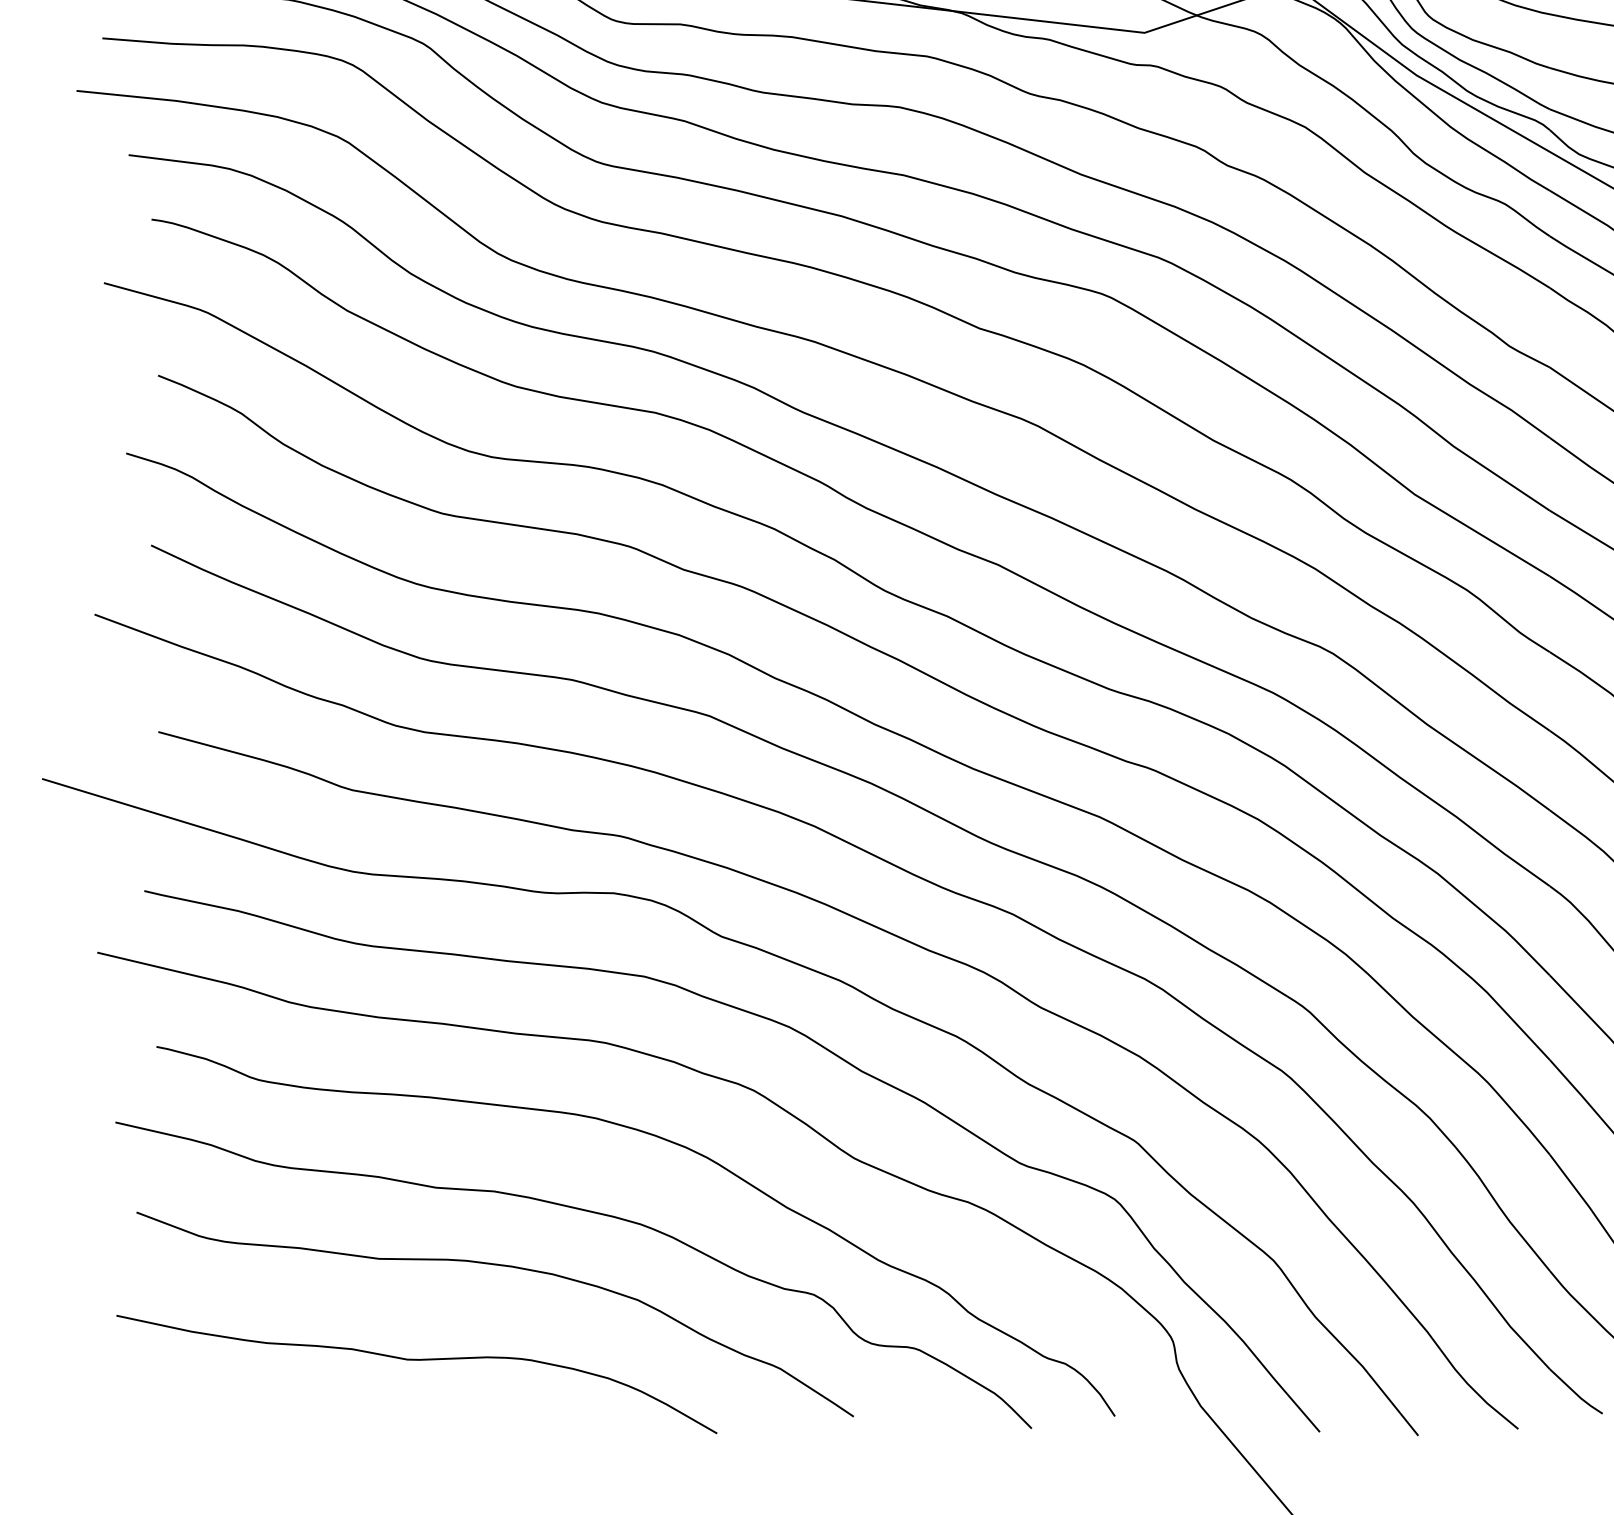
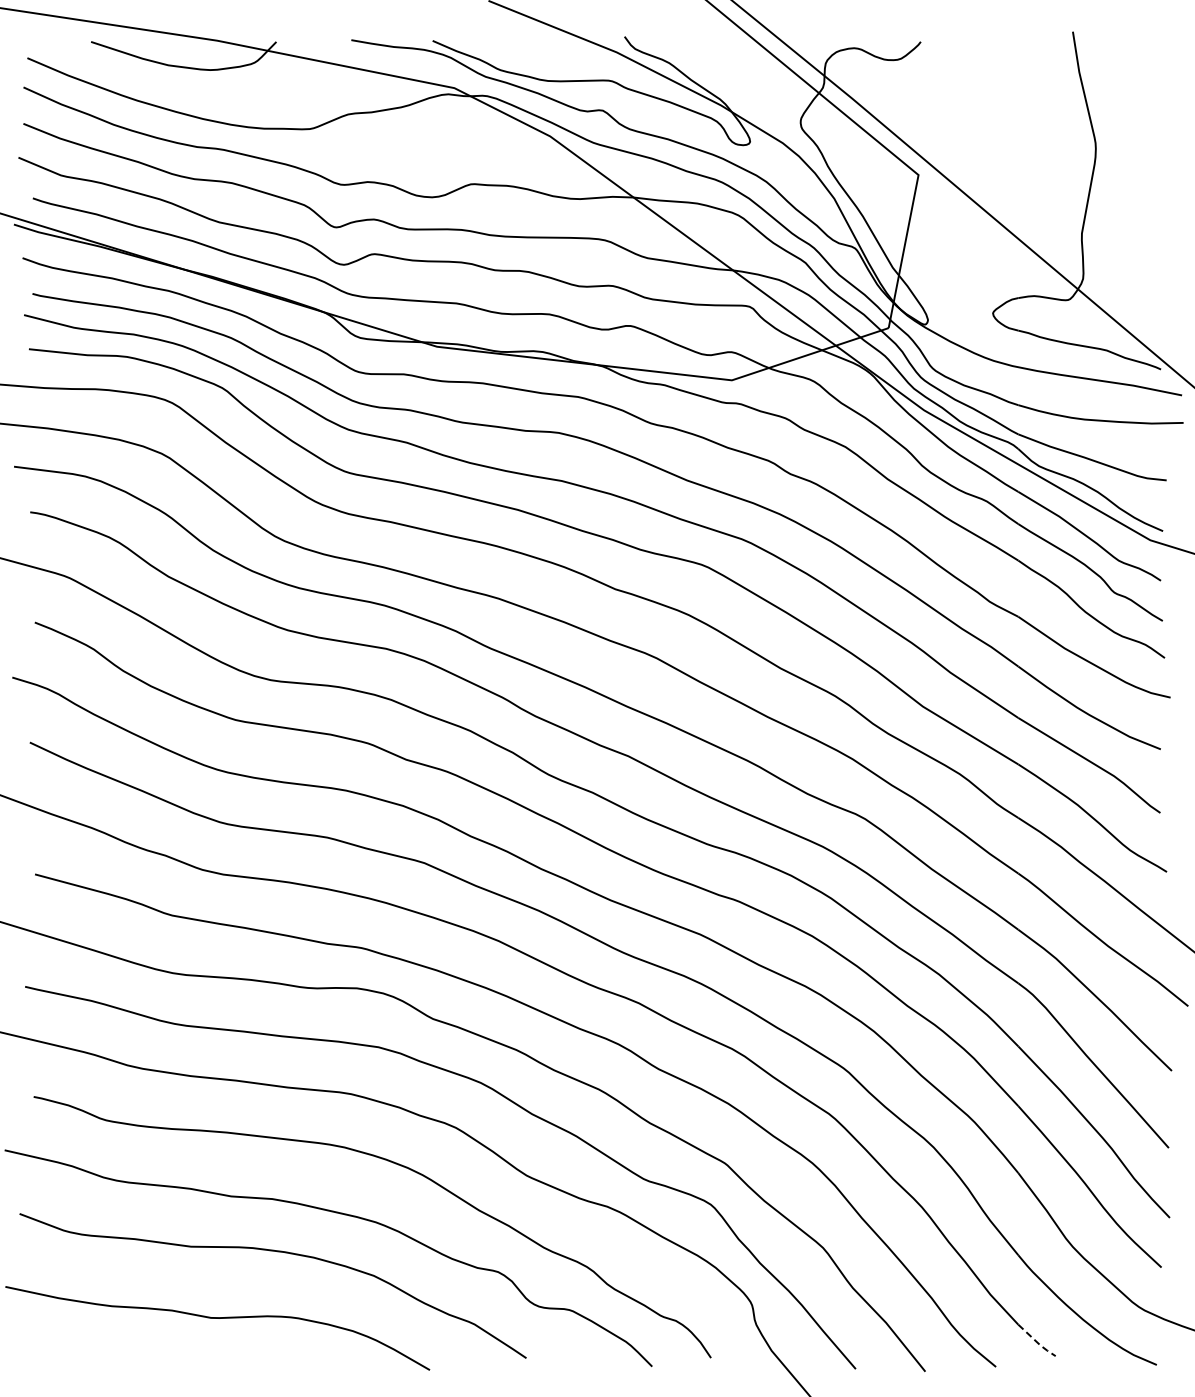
line: (1576, 1394) -> (1037, 1342), solid -> dashed

